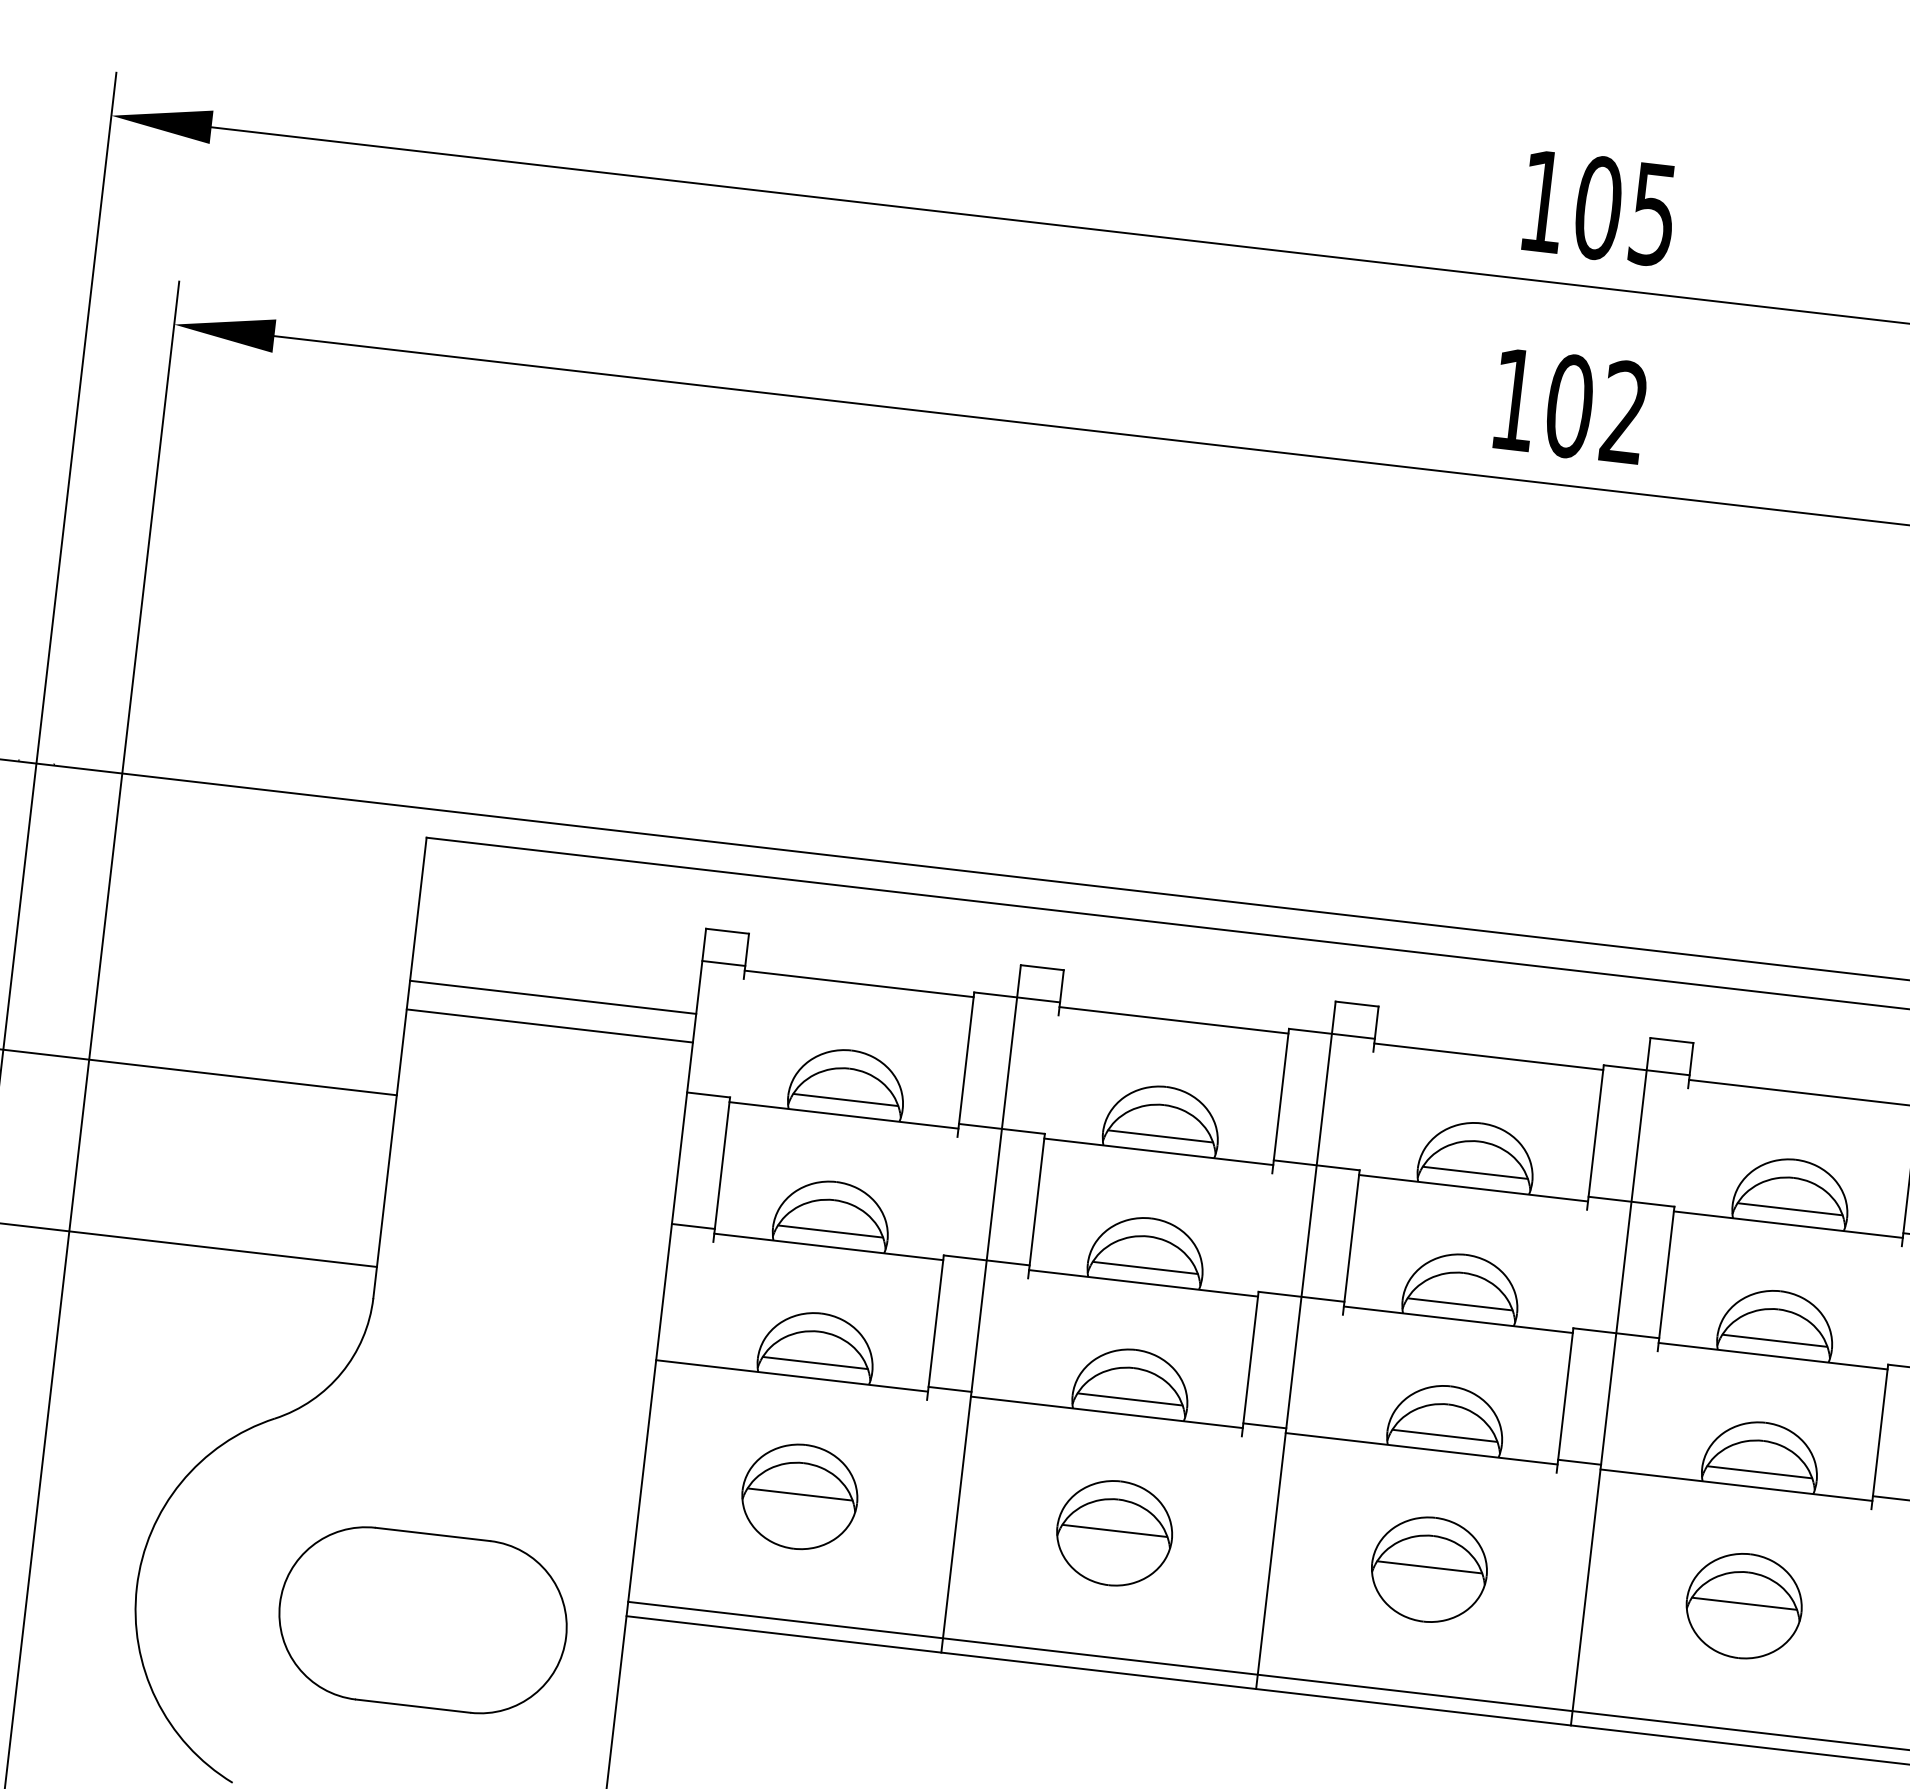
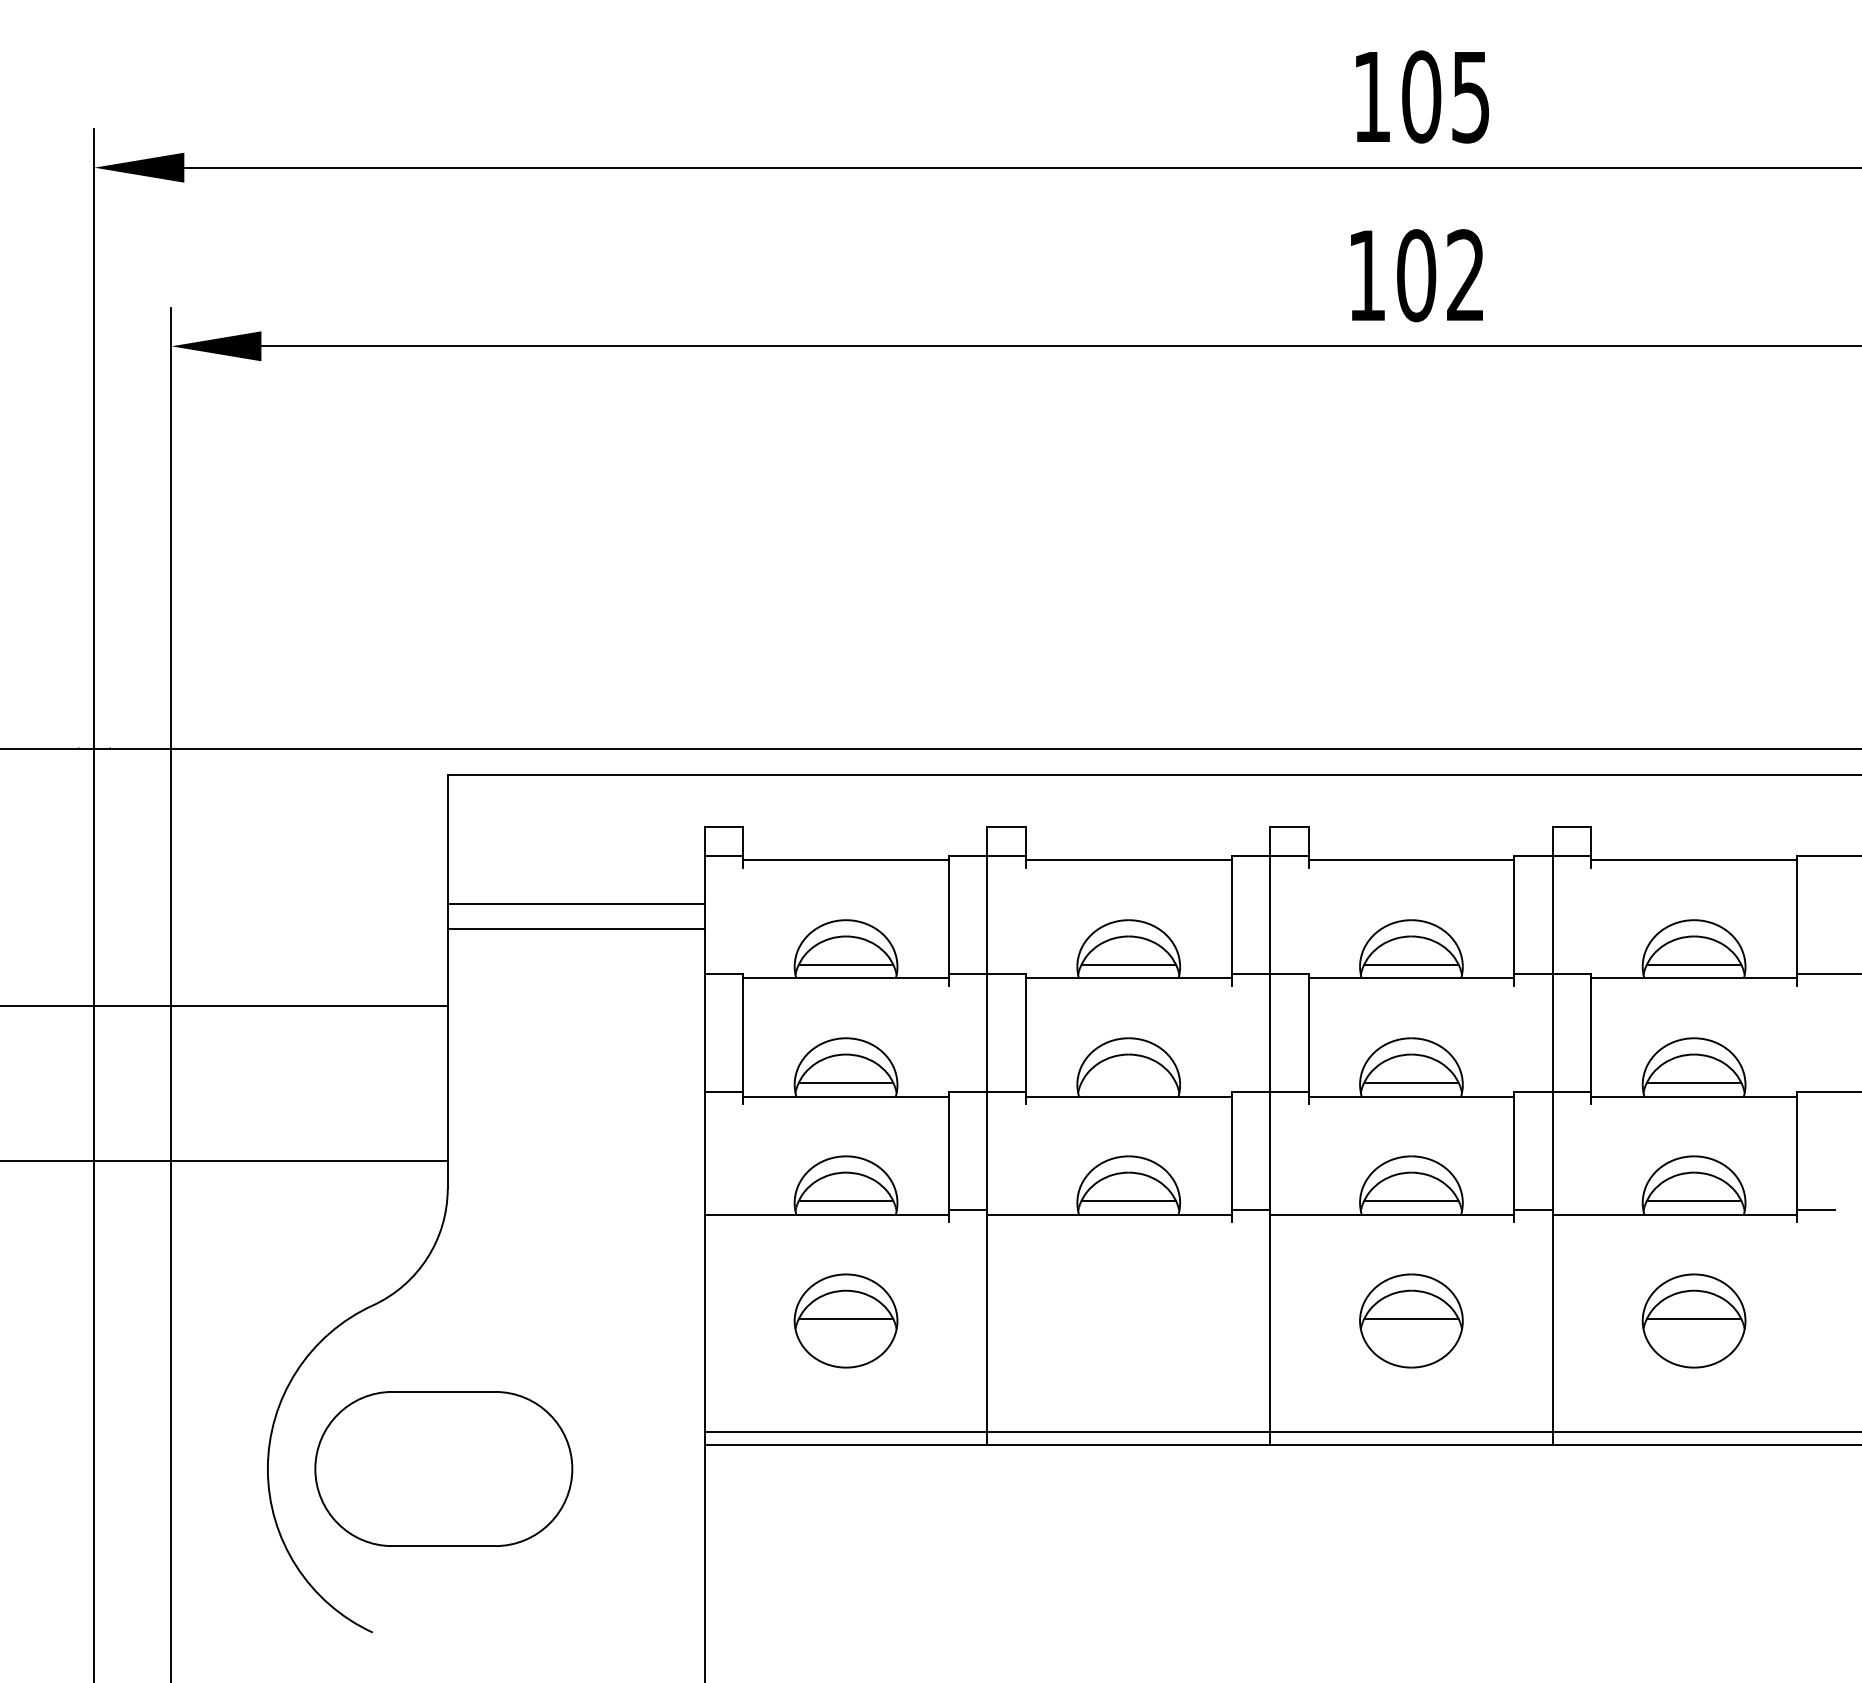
line: (1145, 1267) -> (1128, 1082), removed
part: (1114, 1532) -> (1128, 1320), removed
part: (422, 1619) -> (443, 1468), moved

